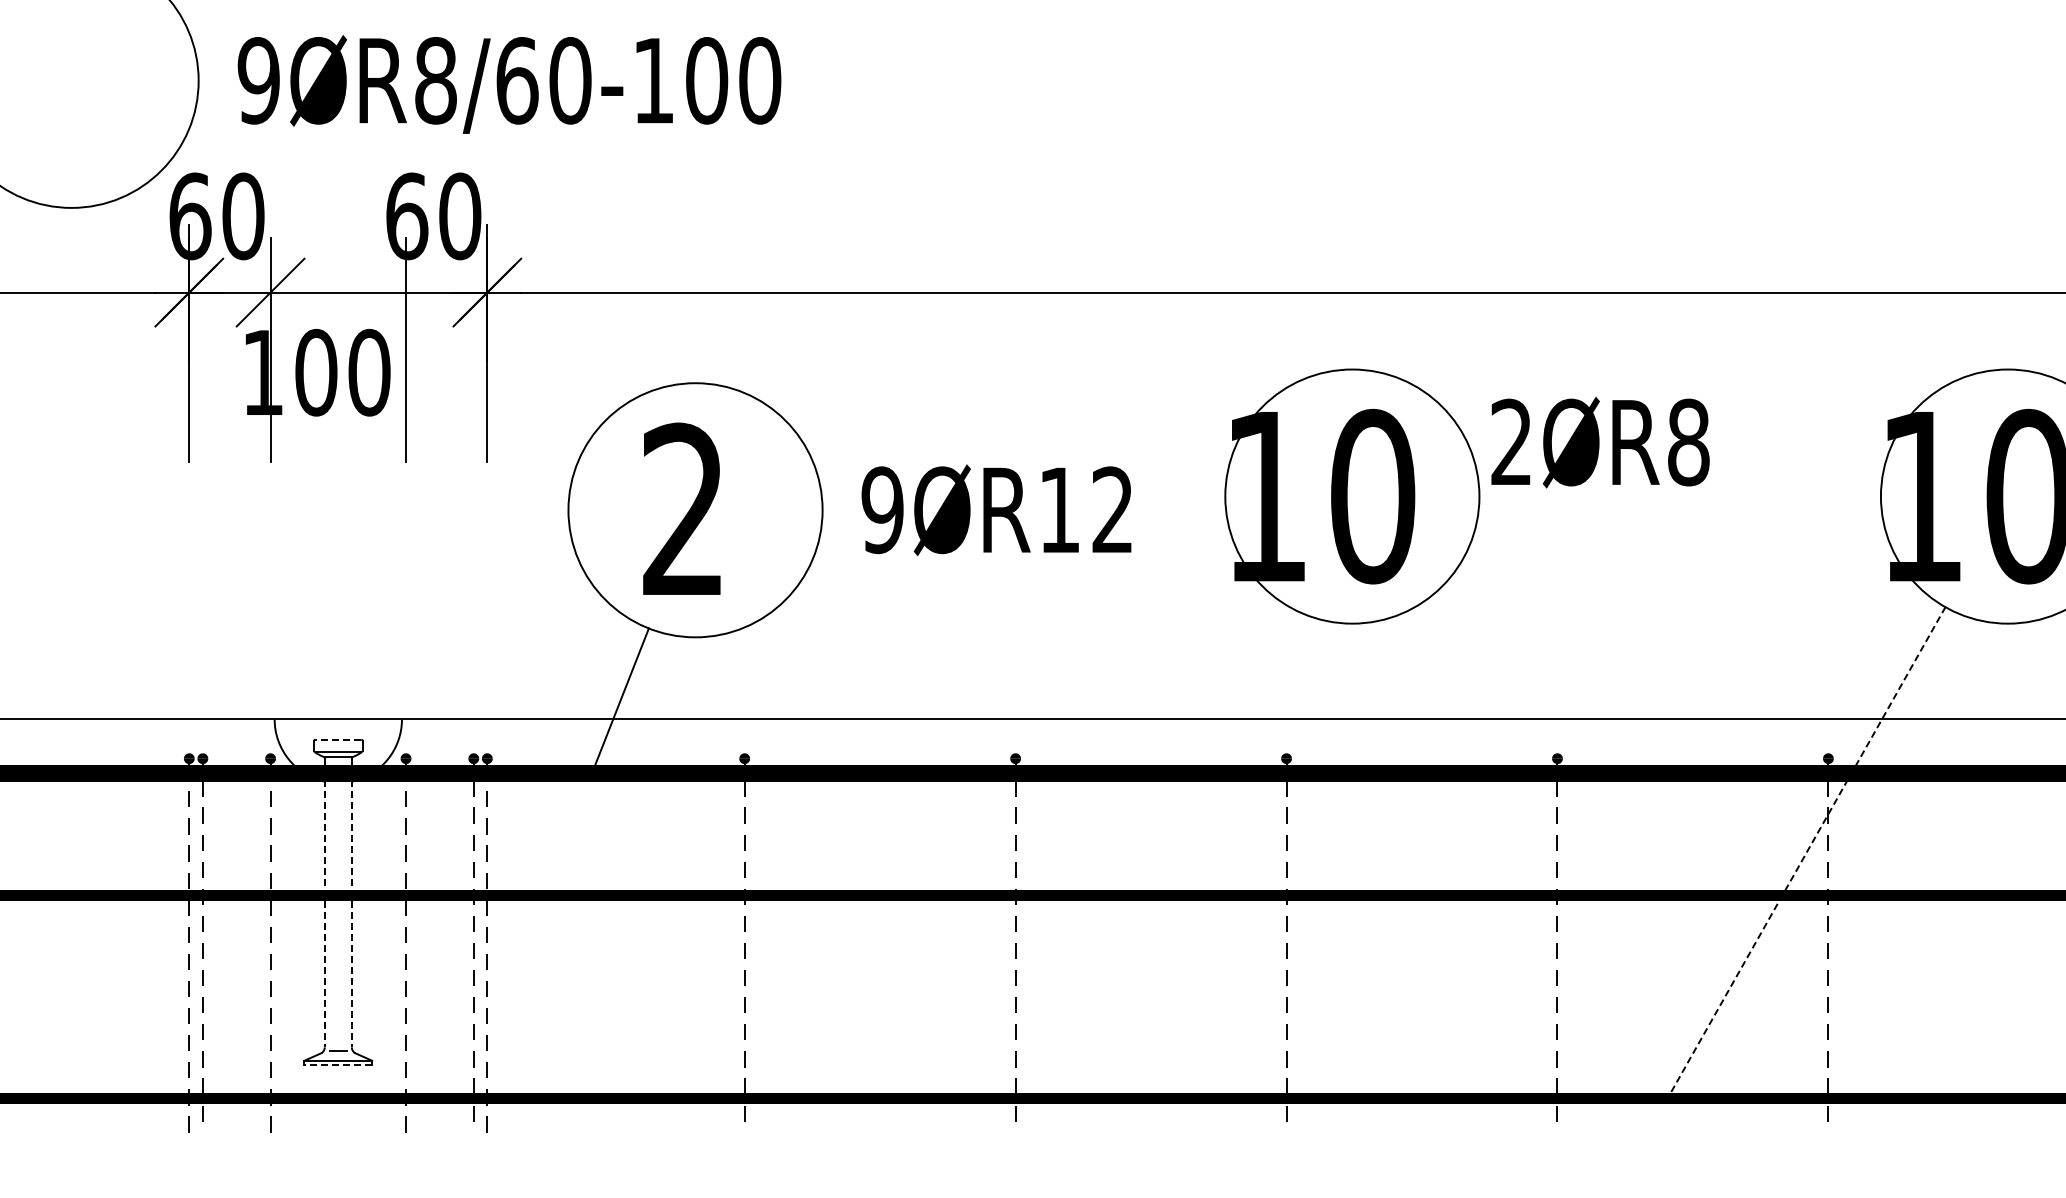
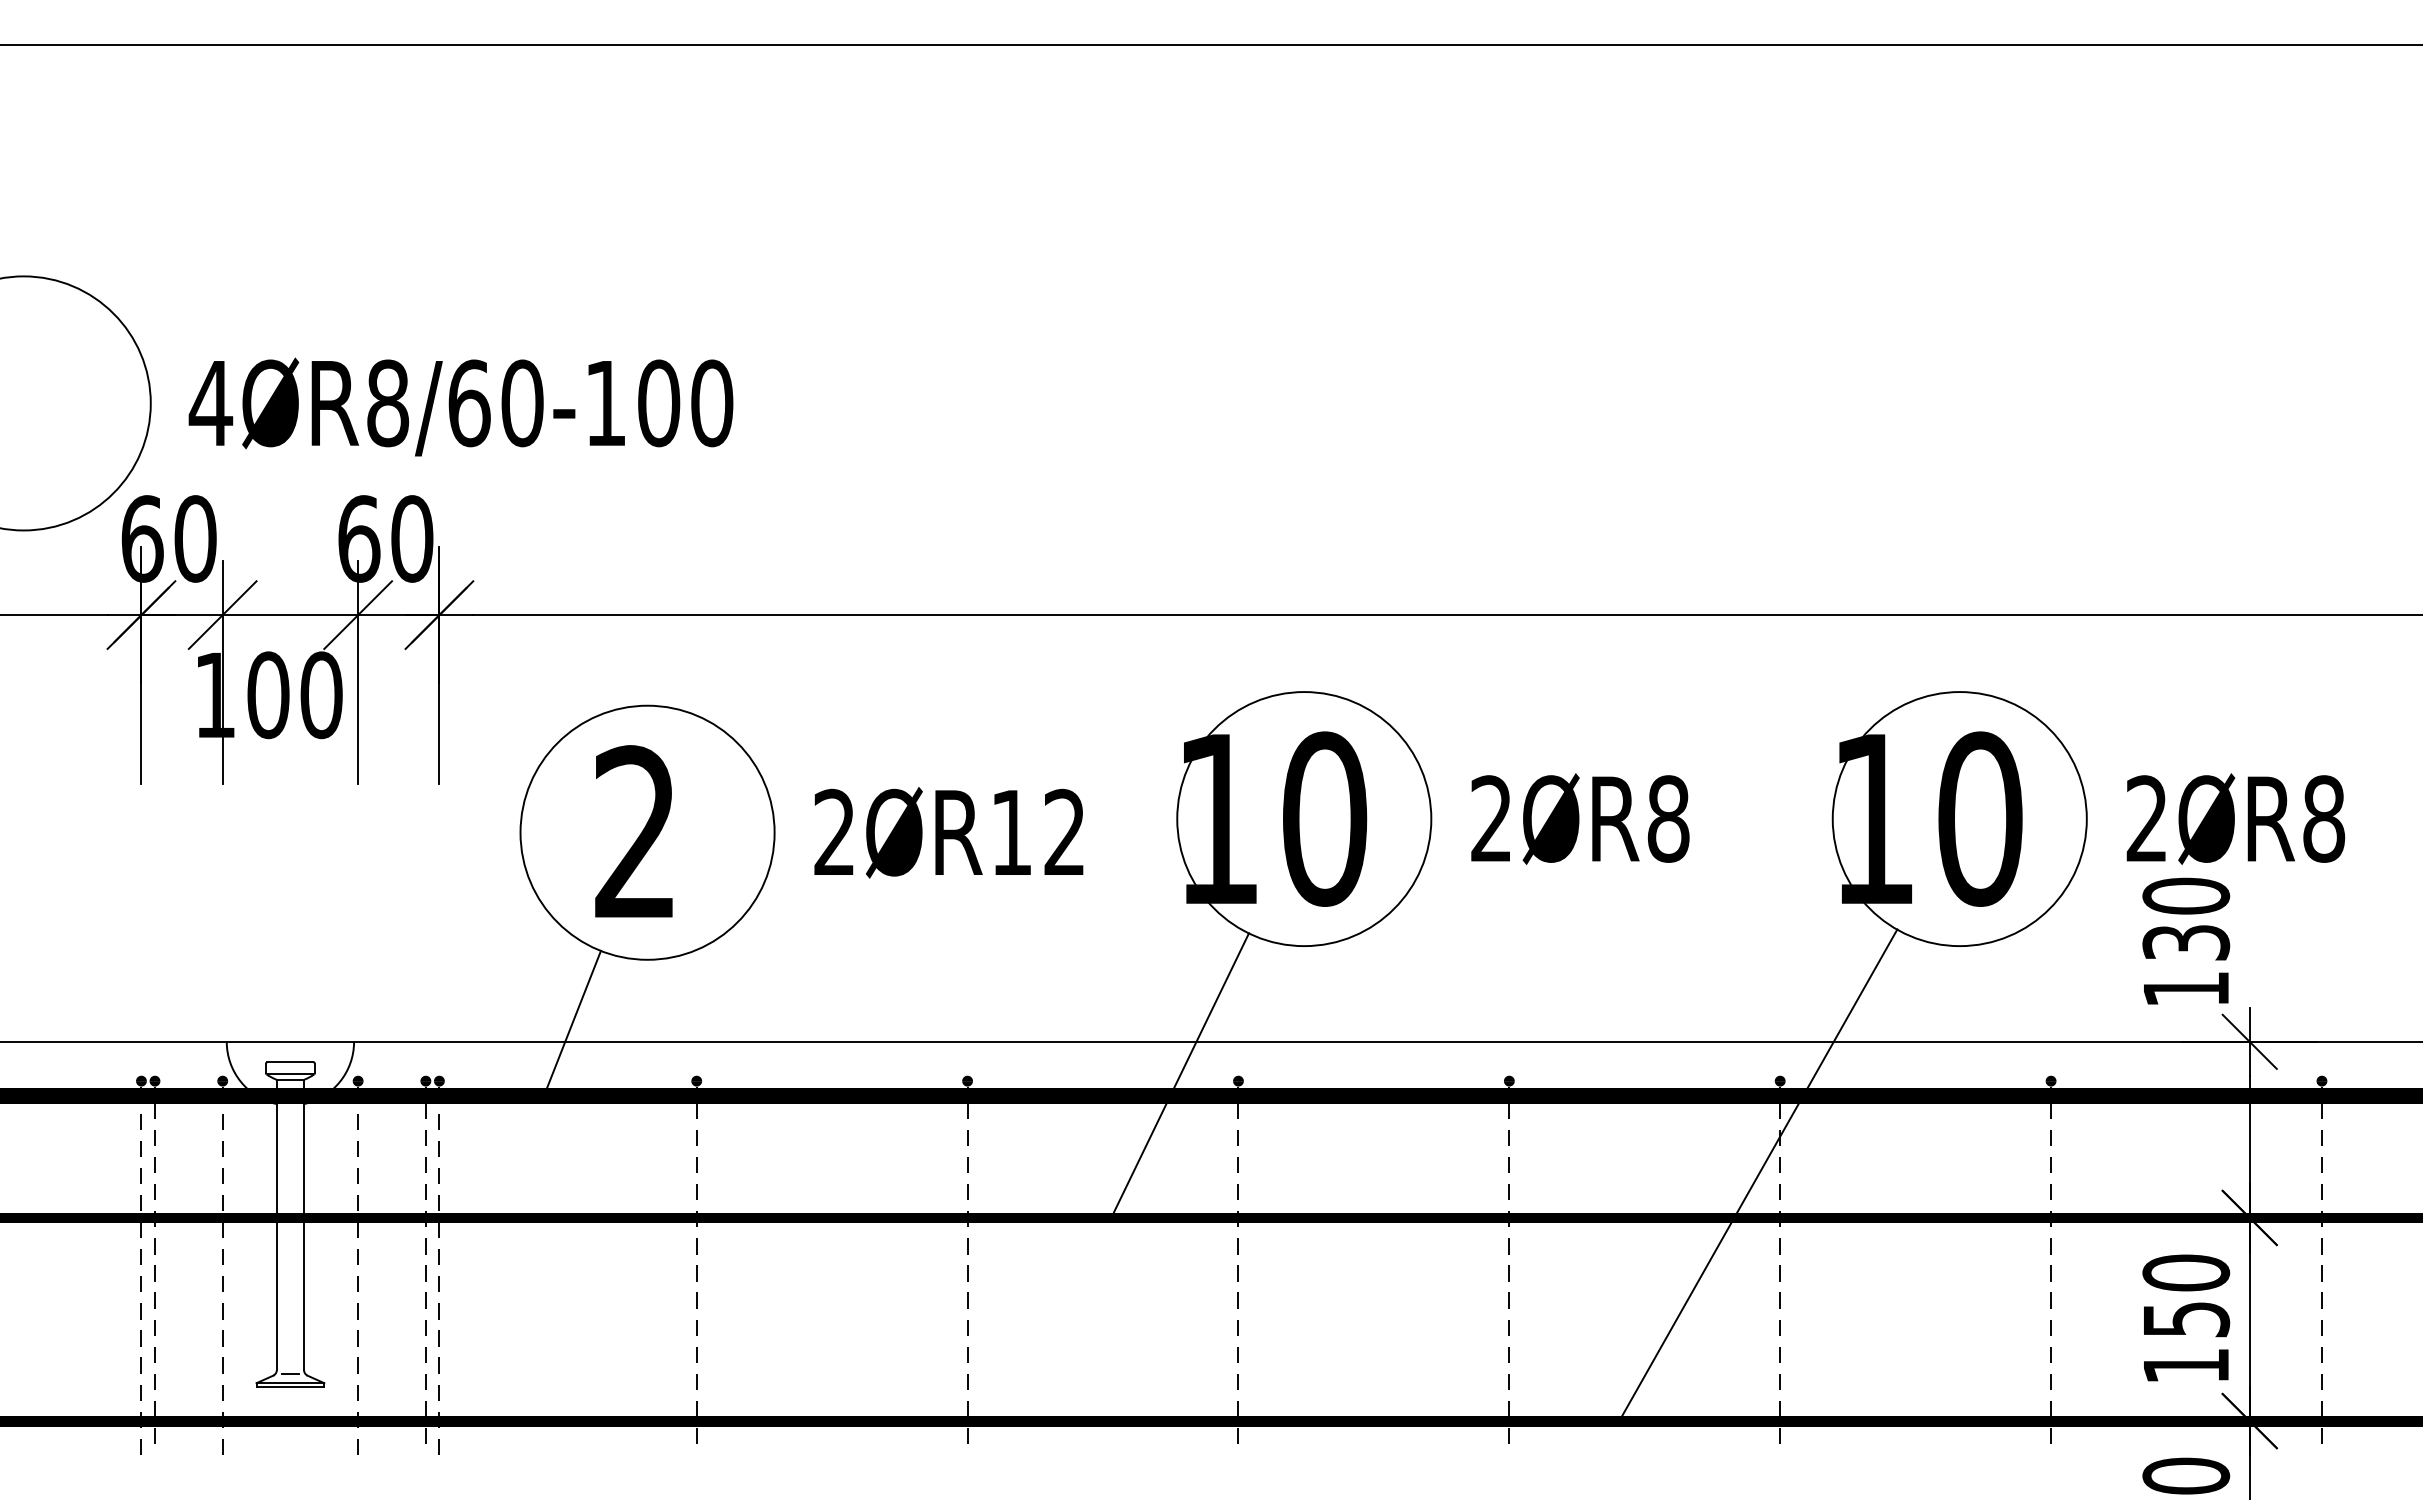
text: (258, 80) -> (210, 403), 9ØR8/60-100 -> 4ØR8/60-100
line: (406, 291) -> (358, 614), added
text: (1600, 441) -> (1580, 818), moved
text: (882, 510) -> (834, 832), 9ØR12 -> 2ØR12
line: (337, 740) -> (289, 1062), dashed -> solid
line: (1228, 753) -> (1180, 1075), added
line: (1806, 853) -> (1758, 1175), dashed -> solid
line: (324, 903) -> (276, 1225), dashed -> solid
line: (351, 903) -> (303, 1225), dashed -> solid
line: (338, 1065) -> (290, 1387), dashed -> solid

